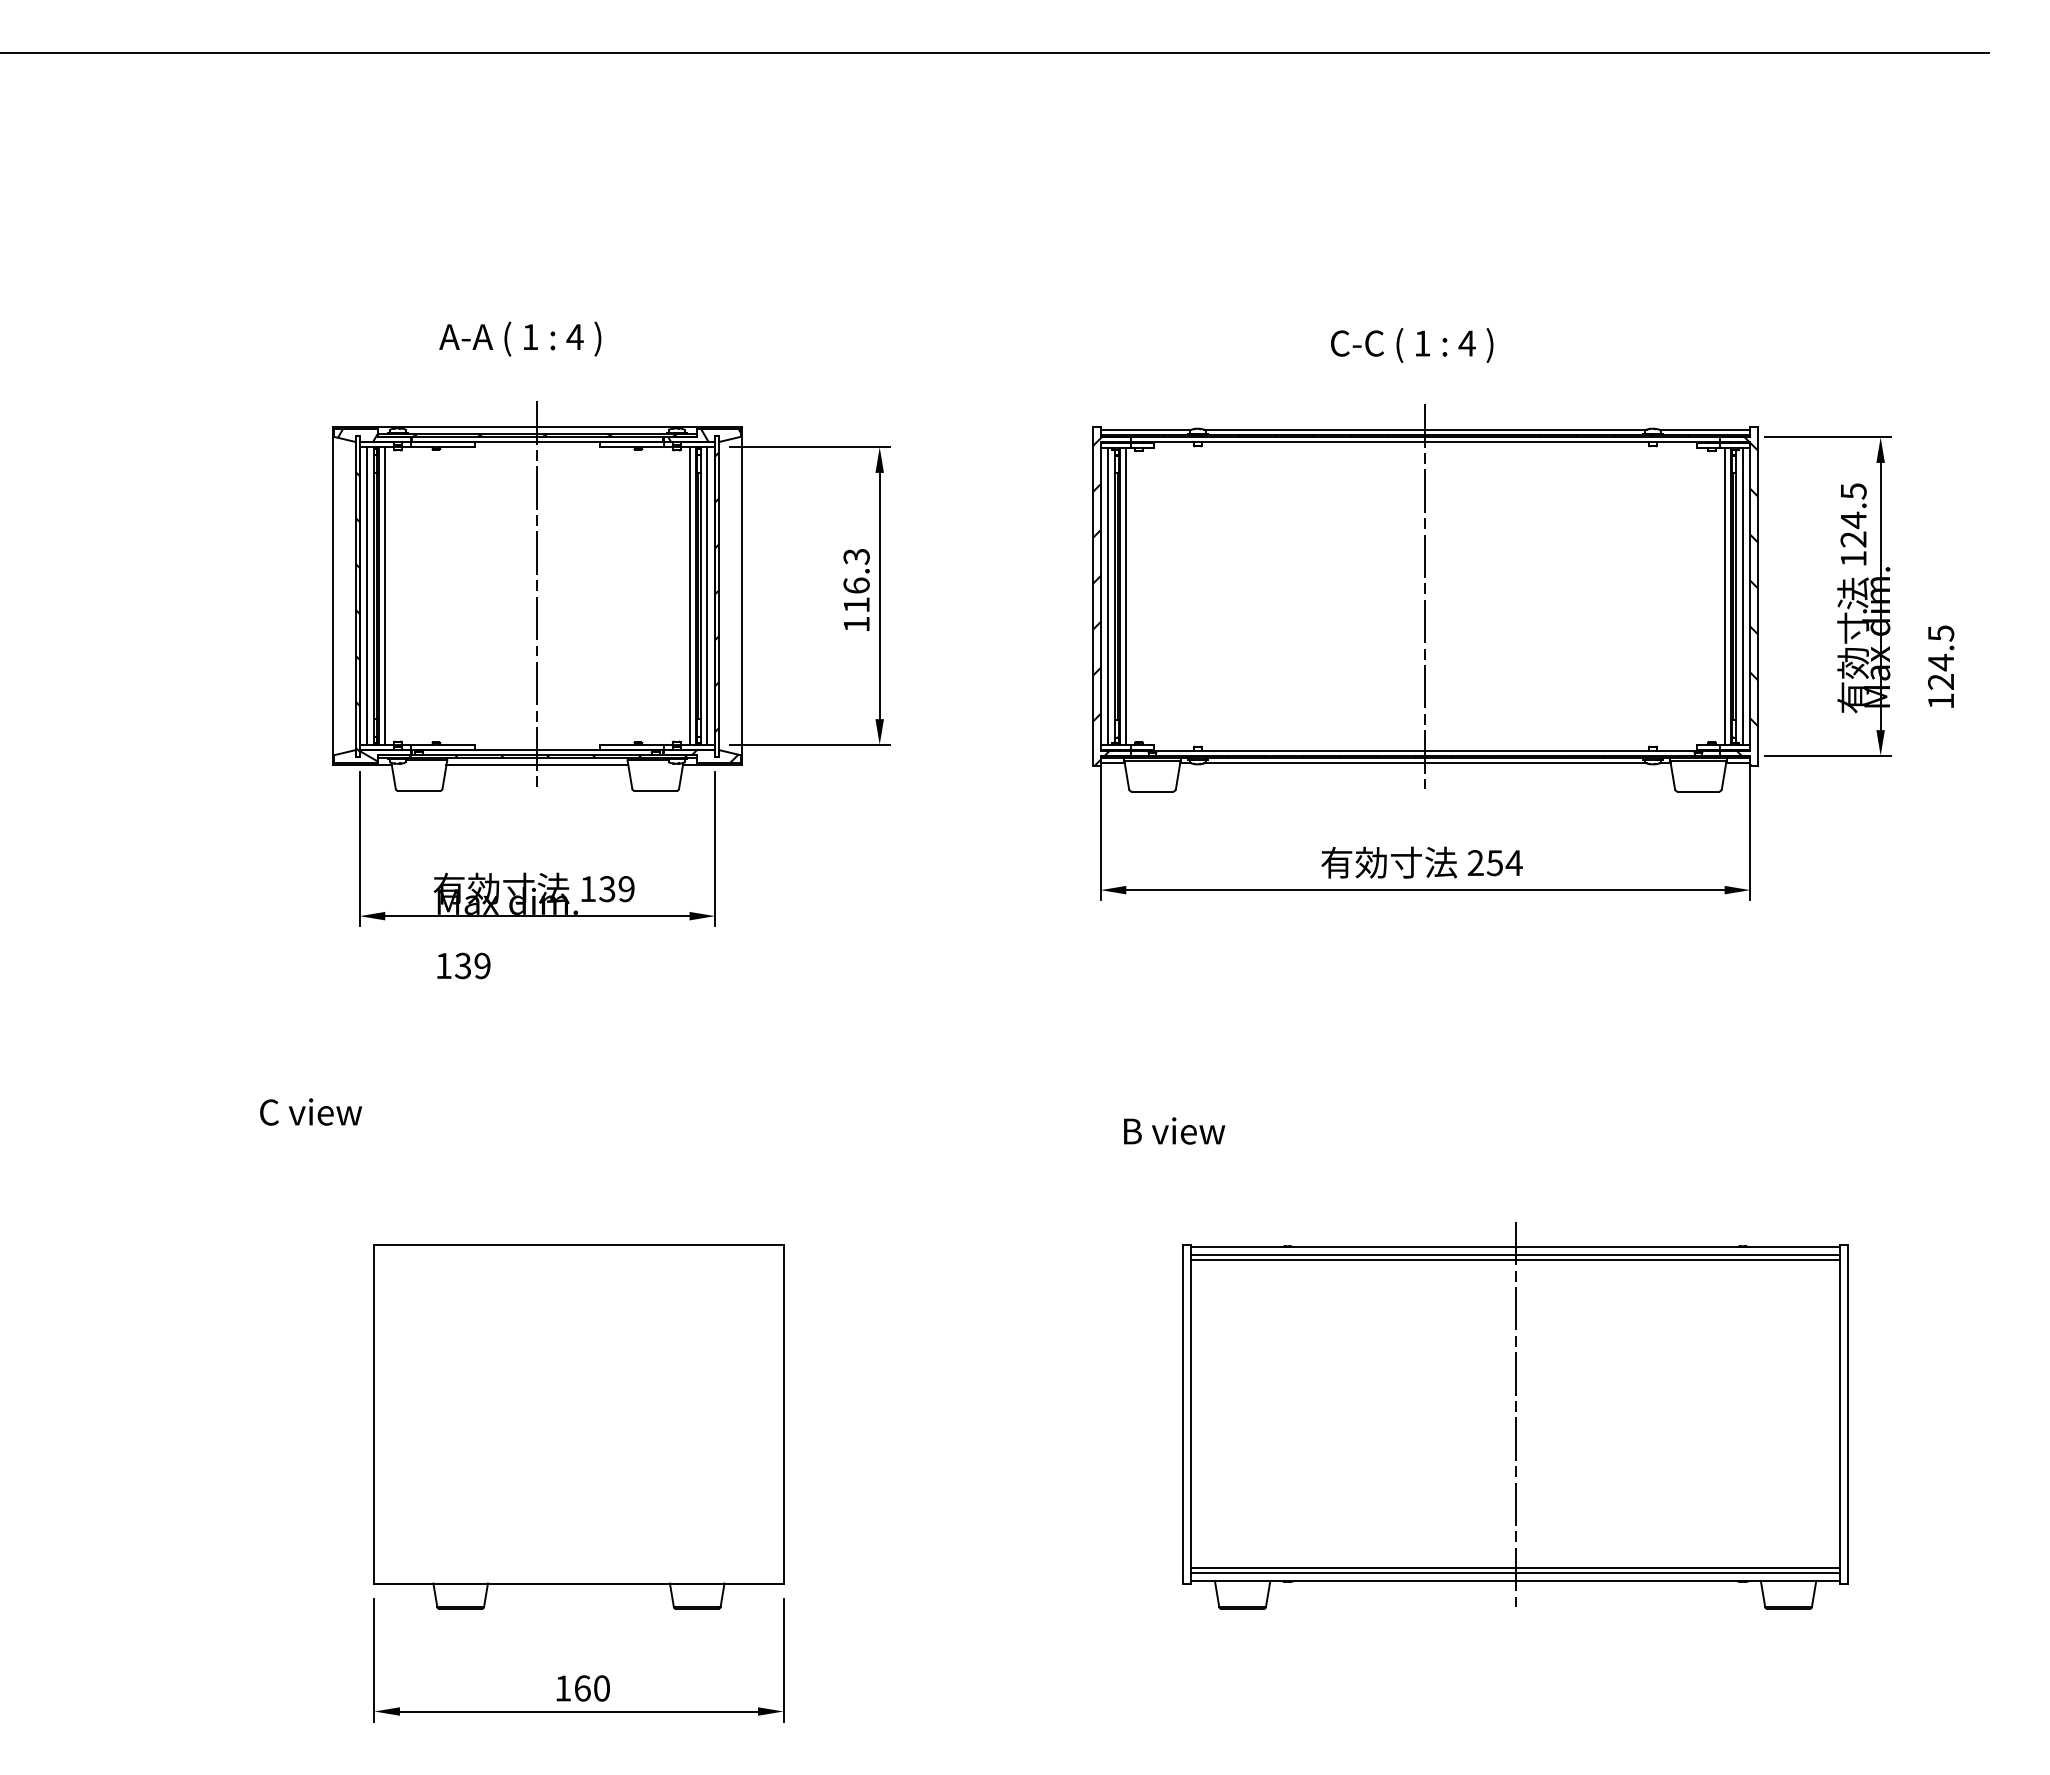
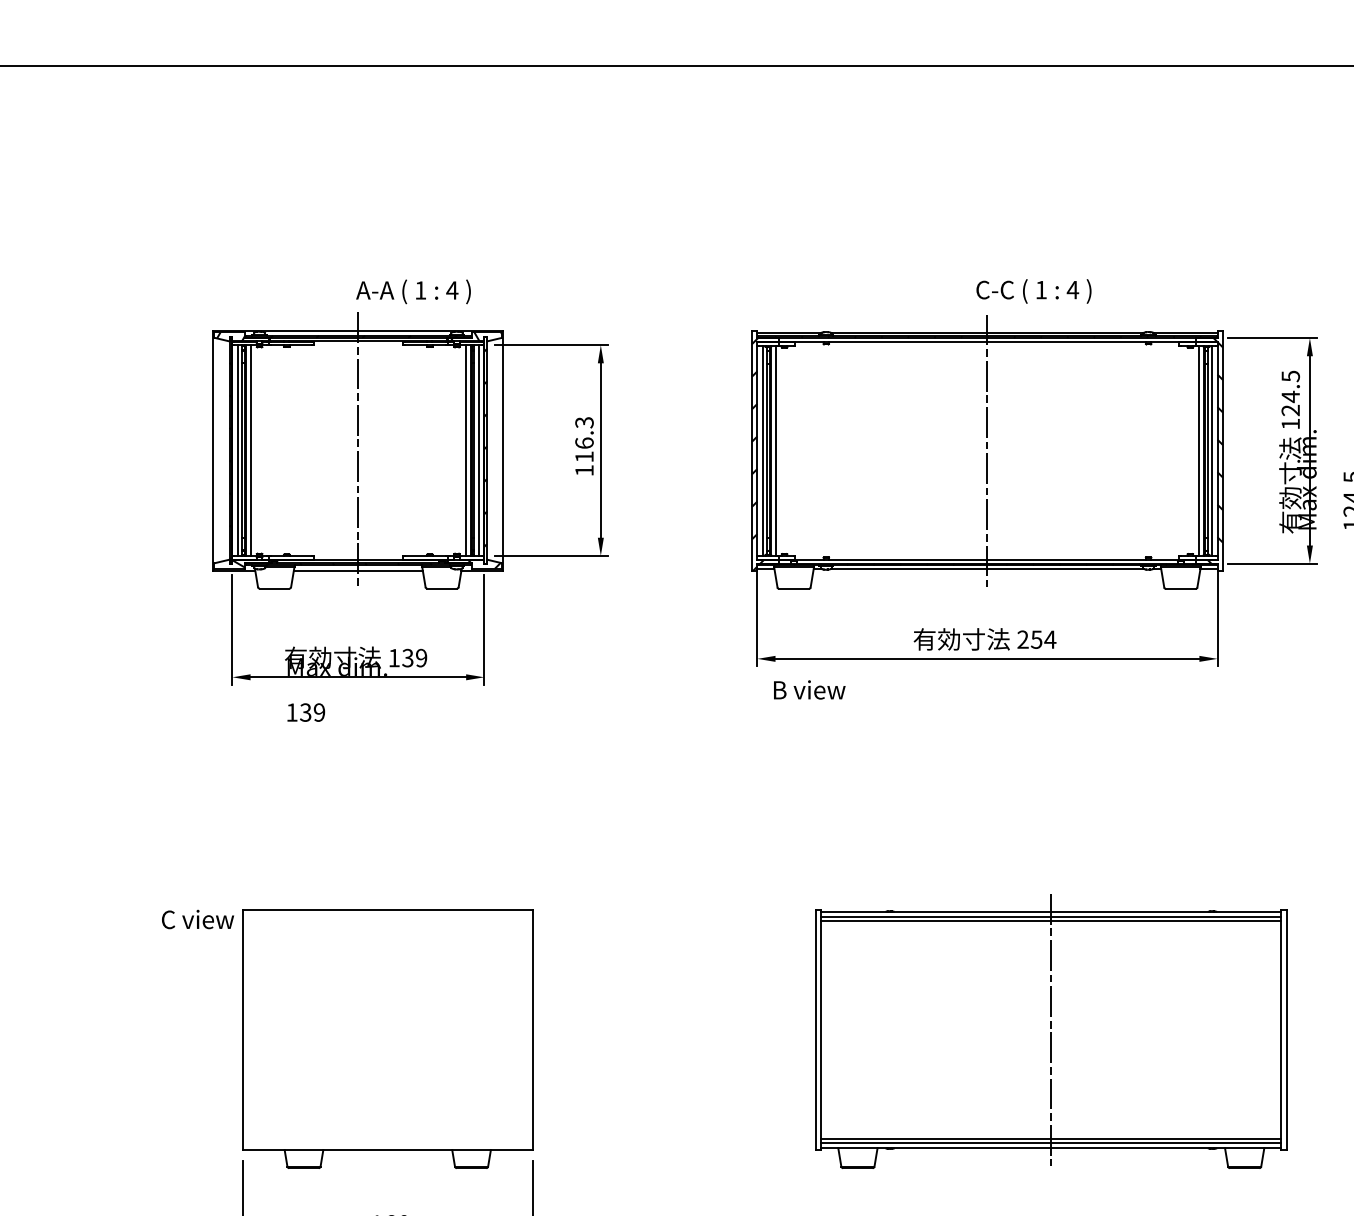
text: (520, 338) -> (413, 291), moved
text: (1412, 345) -> (1034, 291), moved
text: (311, 1111) -> (198, 919), moved
text: (1174, 1130) -> (809, 689), moved

